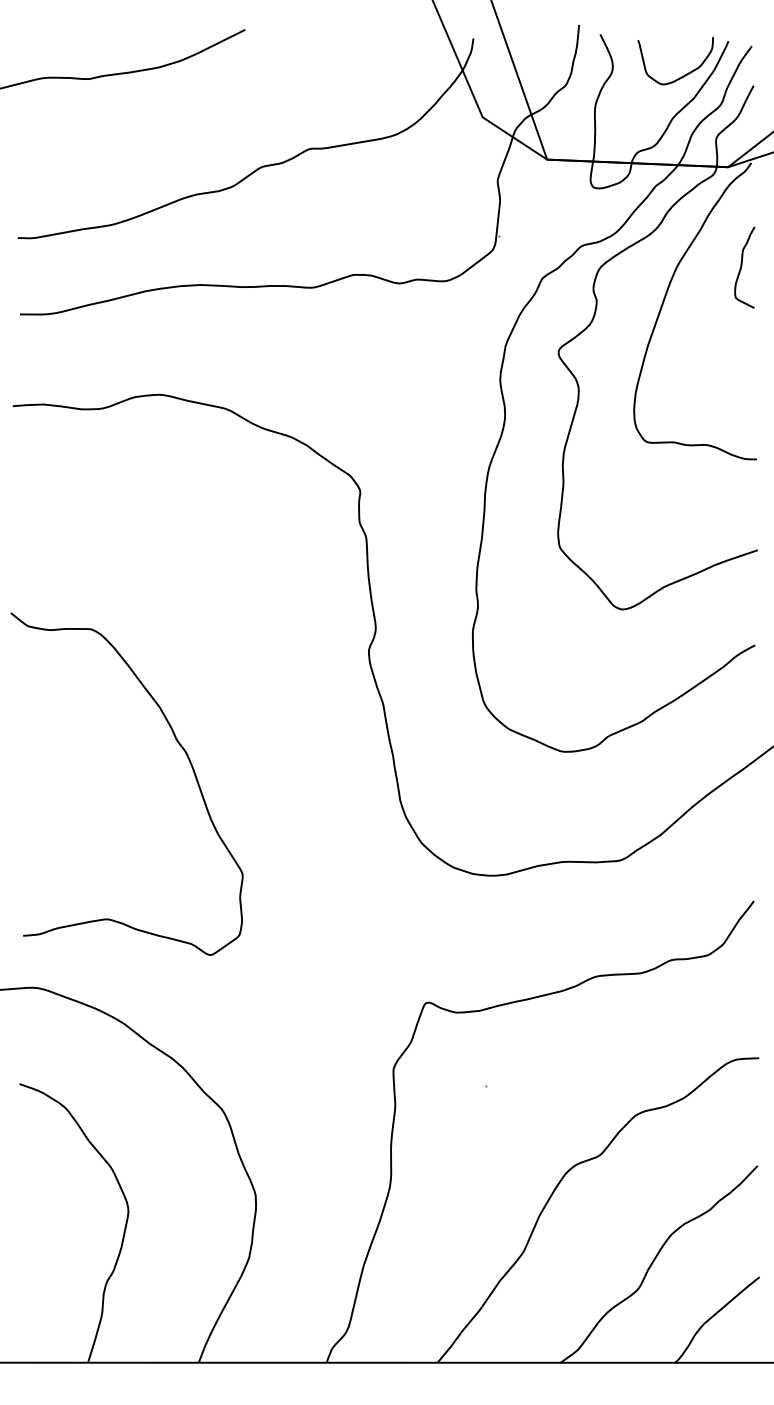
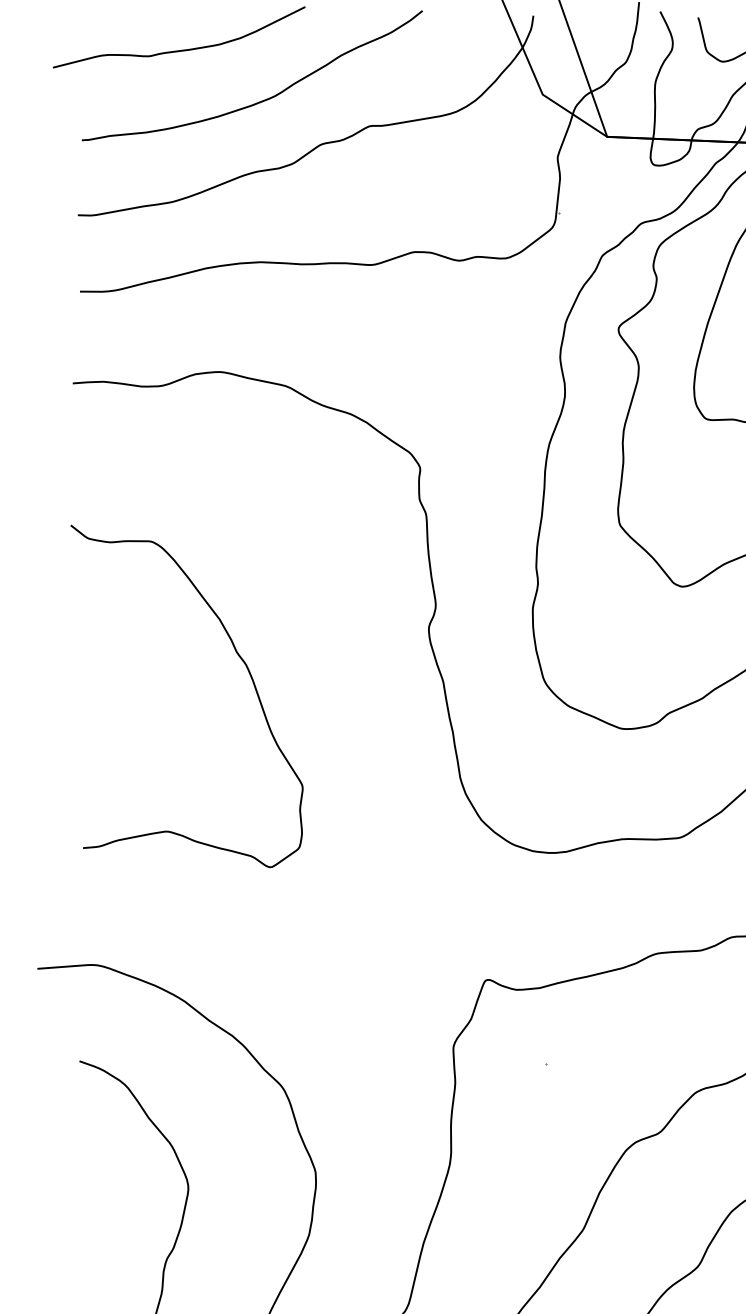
curve: (203, 122) -> (263, 99), added
curve: (178, 744) -> (238, 656), moved

